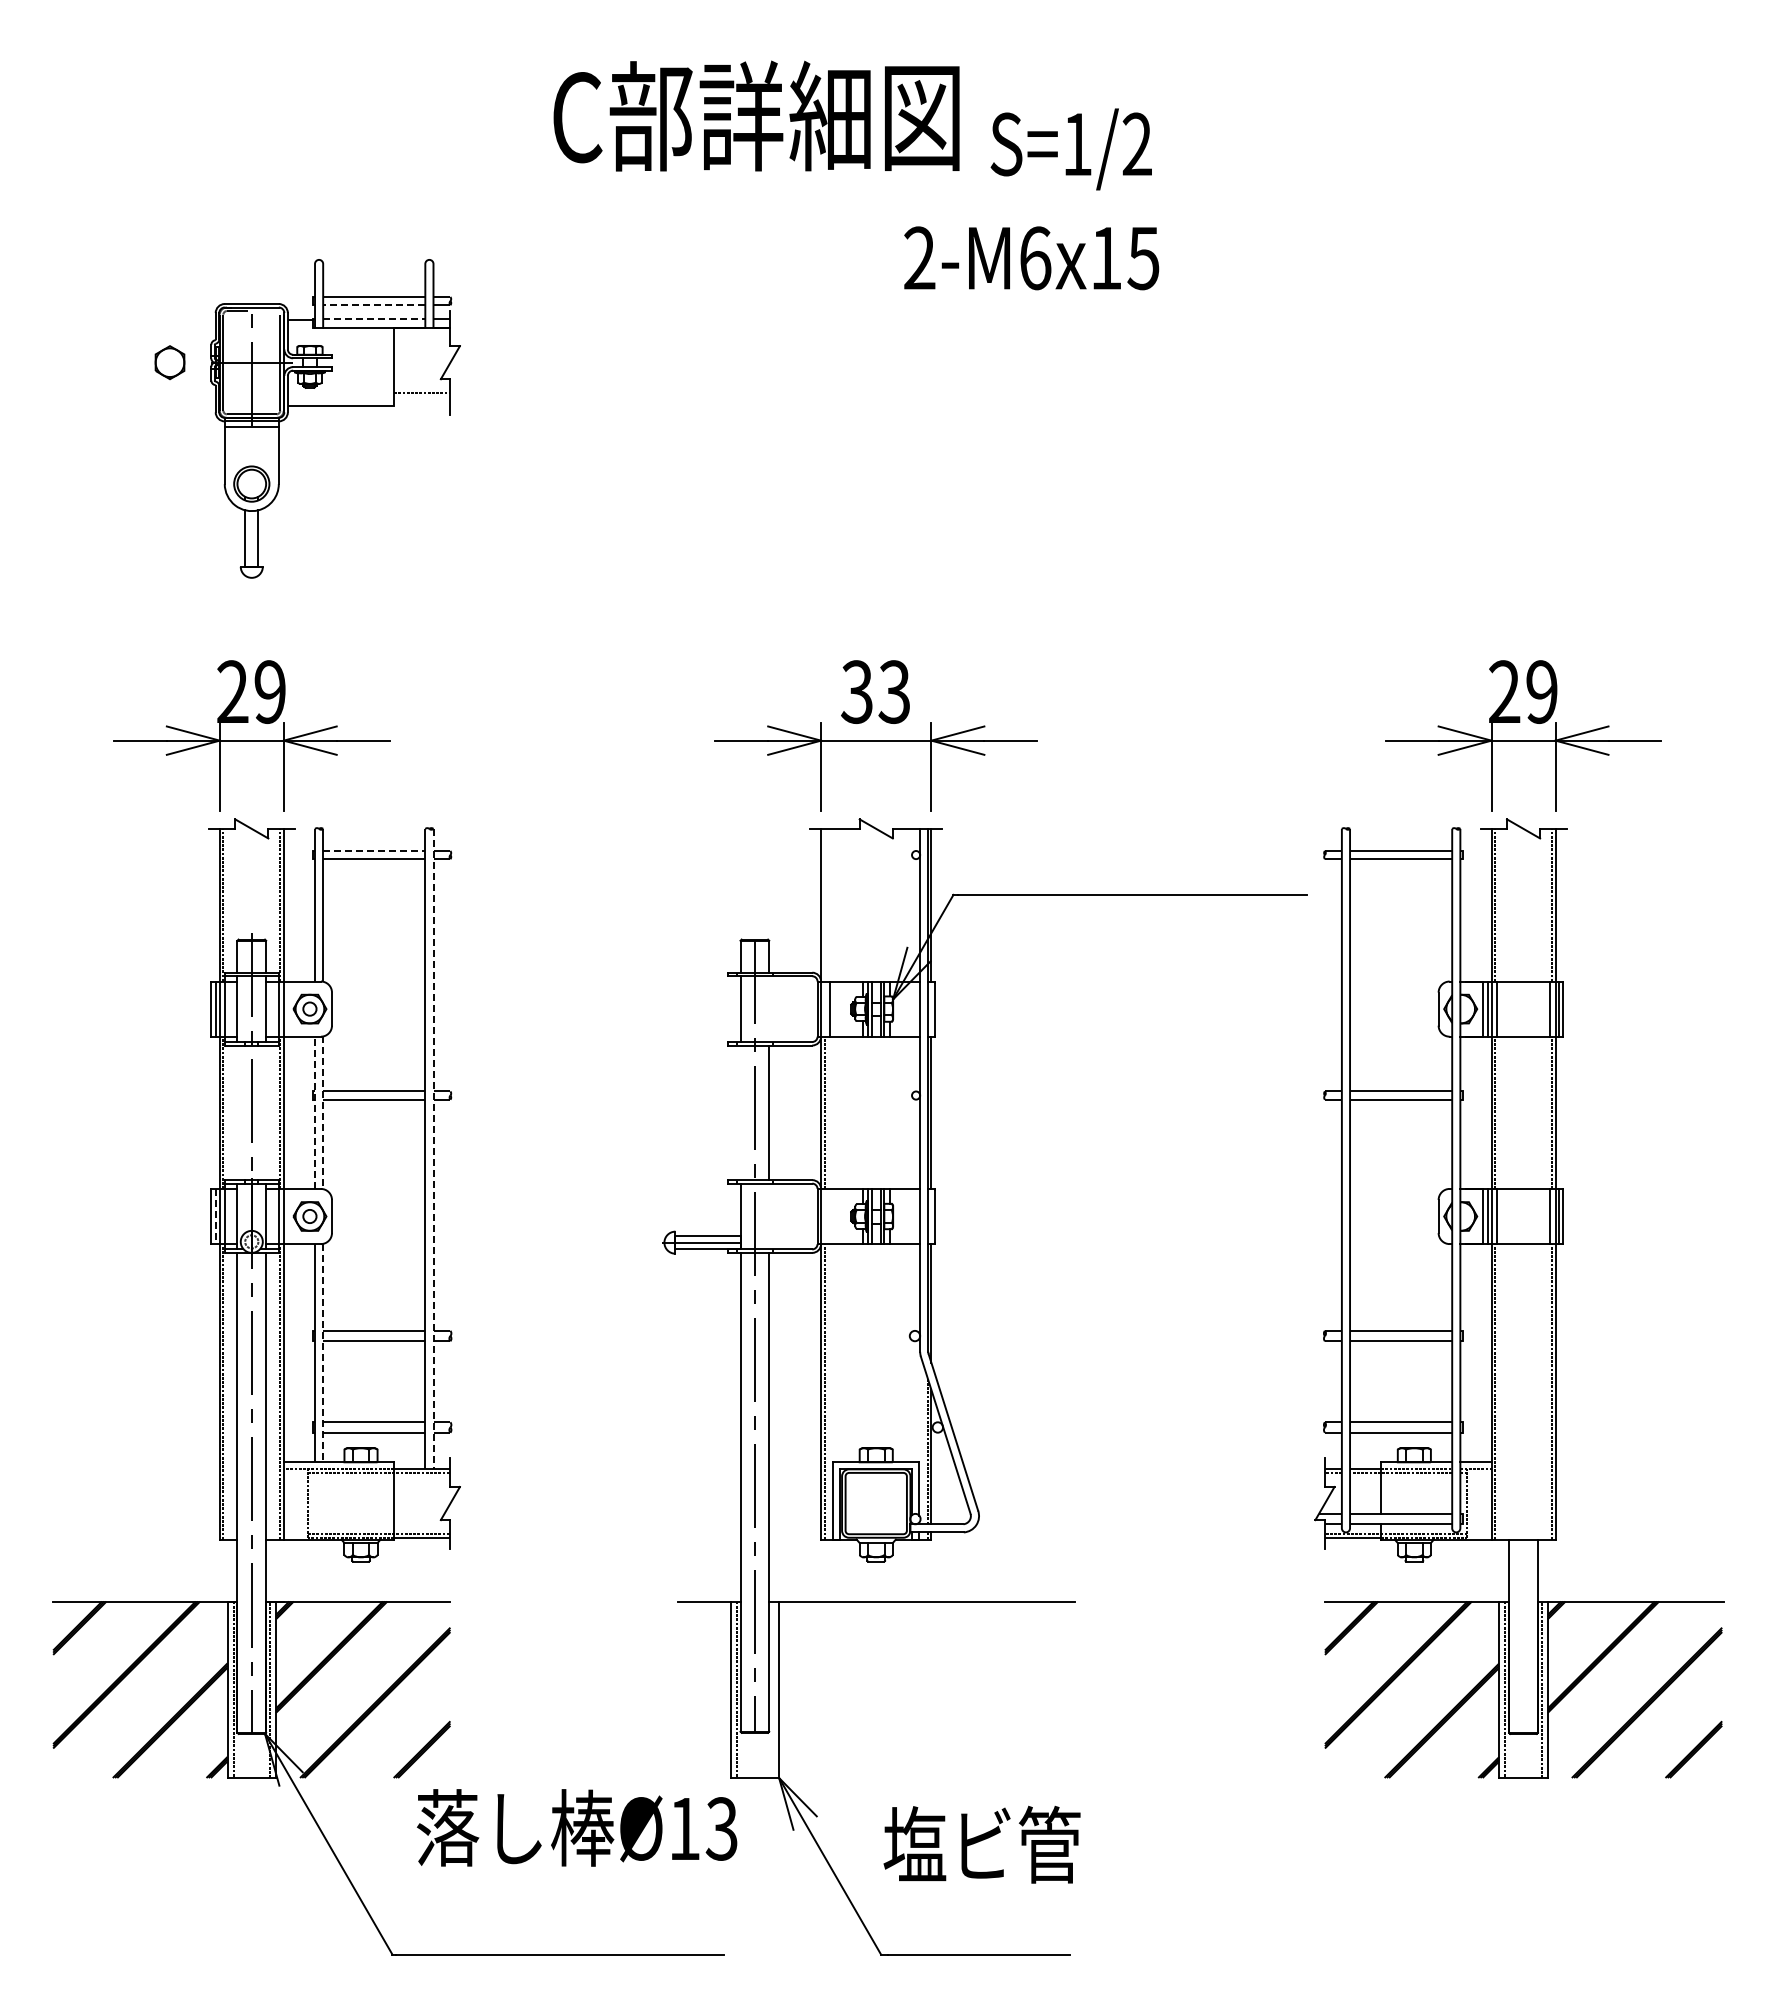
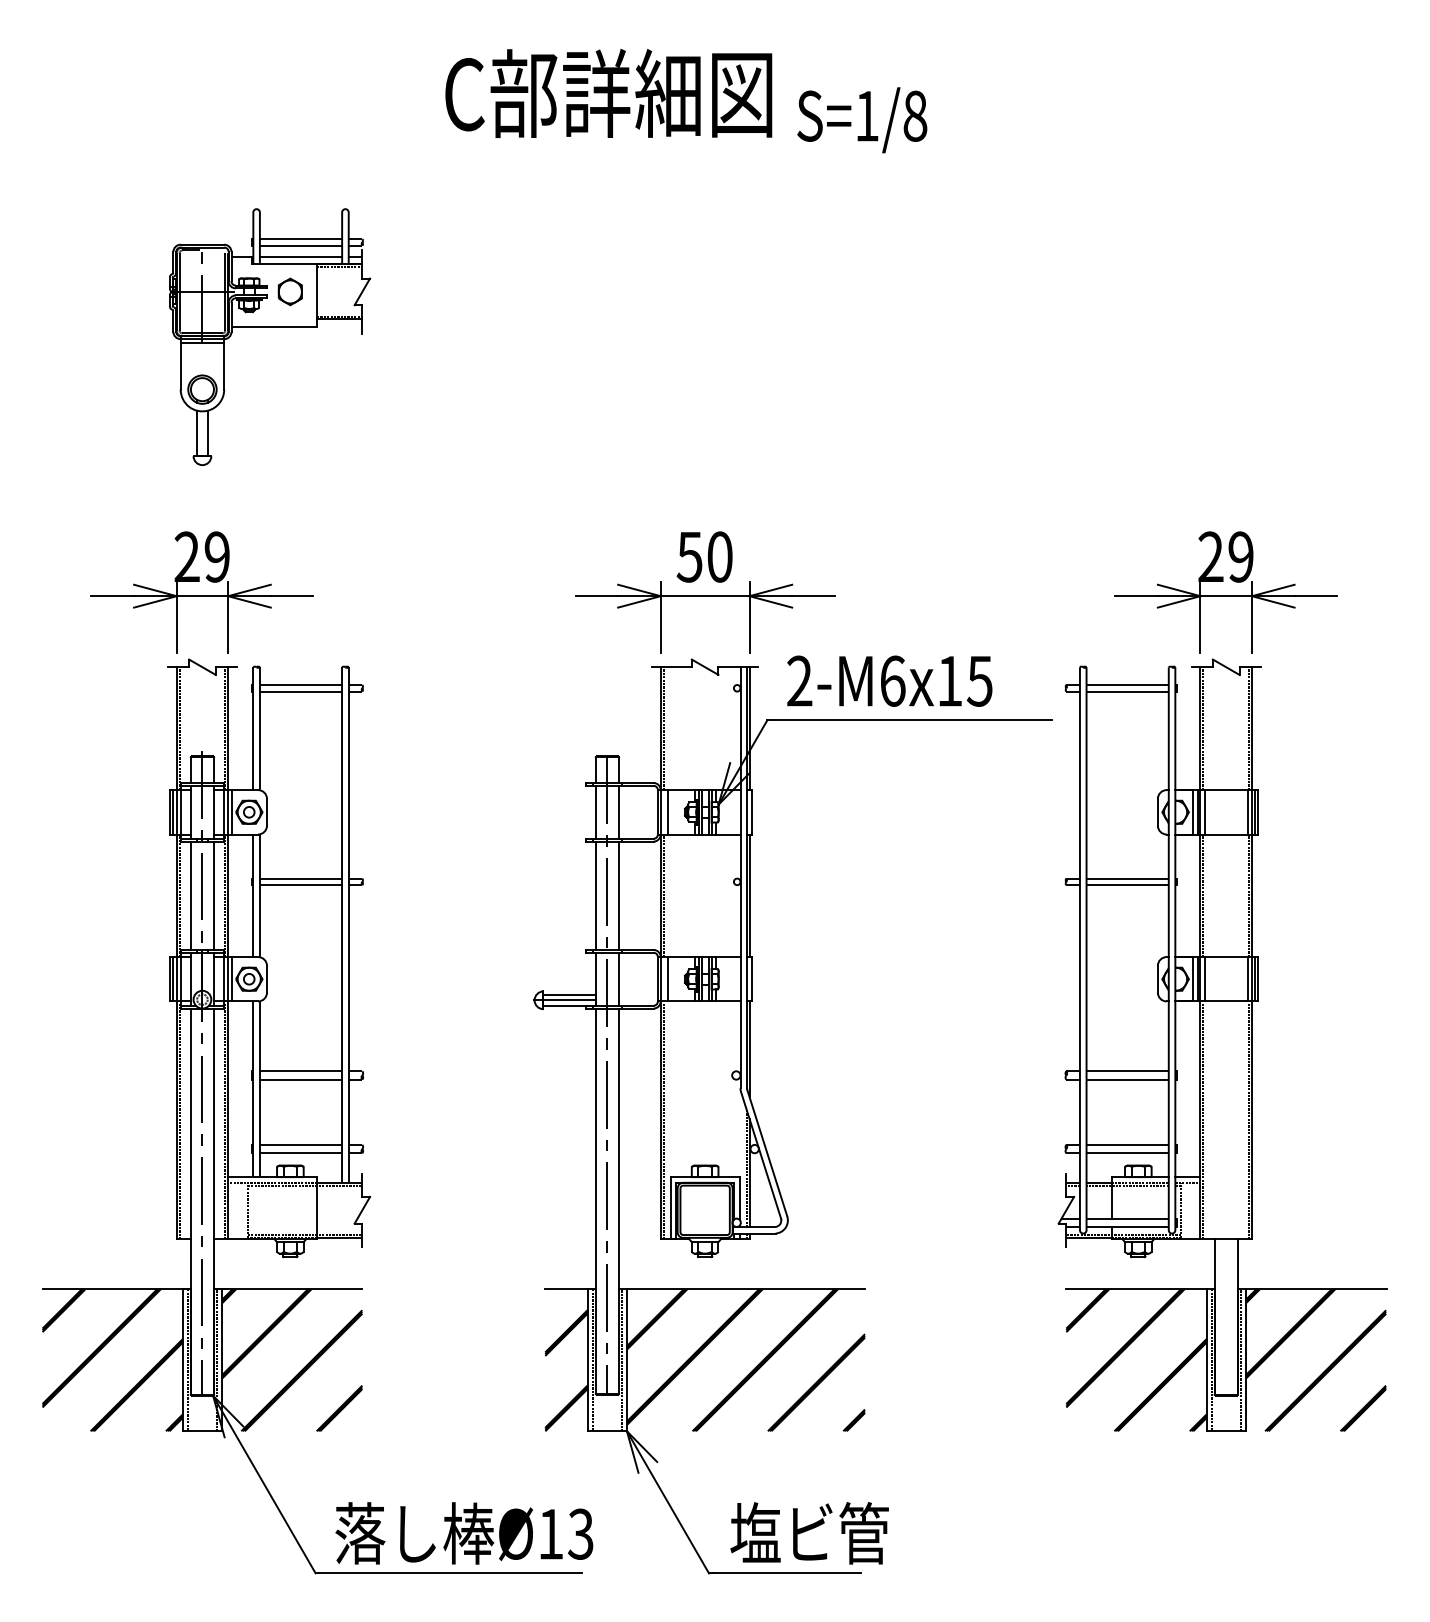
text: (1137, 144) -> (915, 116), S=1/2 -> S=1/8
text: (1031, 258) -> (889, 681), moved
line: (373, 305) -> (300, 245), dashed -> solid
line: (374, 319) -> (301, 257), dashed -> solid
line: (422, 332) -> (339, 267), added
part: (169, 362) -> (289, 291), moved
line: (422, 396) -> (339, 319), added
text: (875, 691) -> (704, 556), 33 -> 50
line: (374, 850) -> (301, 684), dashed -> solid
line: (824, 904) -> (663, 728), added
line: (287, 1008) -> (231, 811), added
line: (769, 1008) -> (619, 811), added
line: (237, 1112) -> (190, 895), added
line: (266, 1112) -> (214, 895), added
line: (315, 1112) -> (253, 895), dashed -> solid
line: (740, 1112) -> (595, 895), added
line: (323, 1113) -> (260, 896), dashed -> solid
line: (433, 1149) -> (348, 925), dashed -> solid
line: (215, 1216) -> (173, 979), dashed -> solid
line: (287, 1216) -> (231, 979), added
line: (769, 1216) -> (619, 979), added
line: (829, 1216) -> (667, 979), added
line: (323, 1353) -> (260, 1089), dashed -> solid
line: (772, 1689) -> (621, 1360), added
hatch: (875, 1689) -> (704, 1360), added
text: (577, 1827) -> (464, 1533), moved
text: (981, 1844) -> (809, 1533), moved

